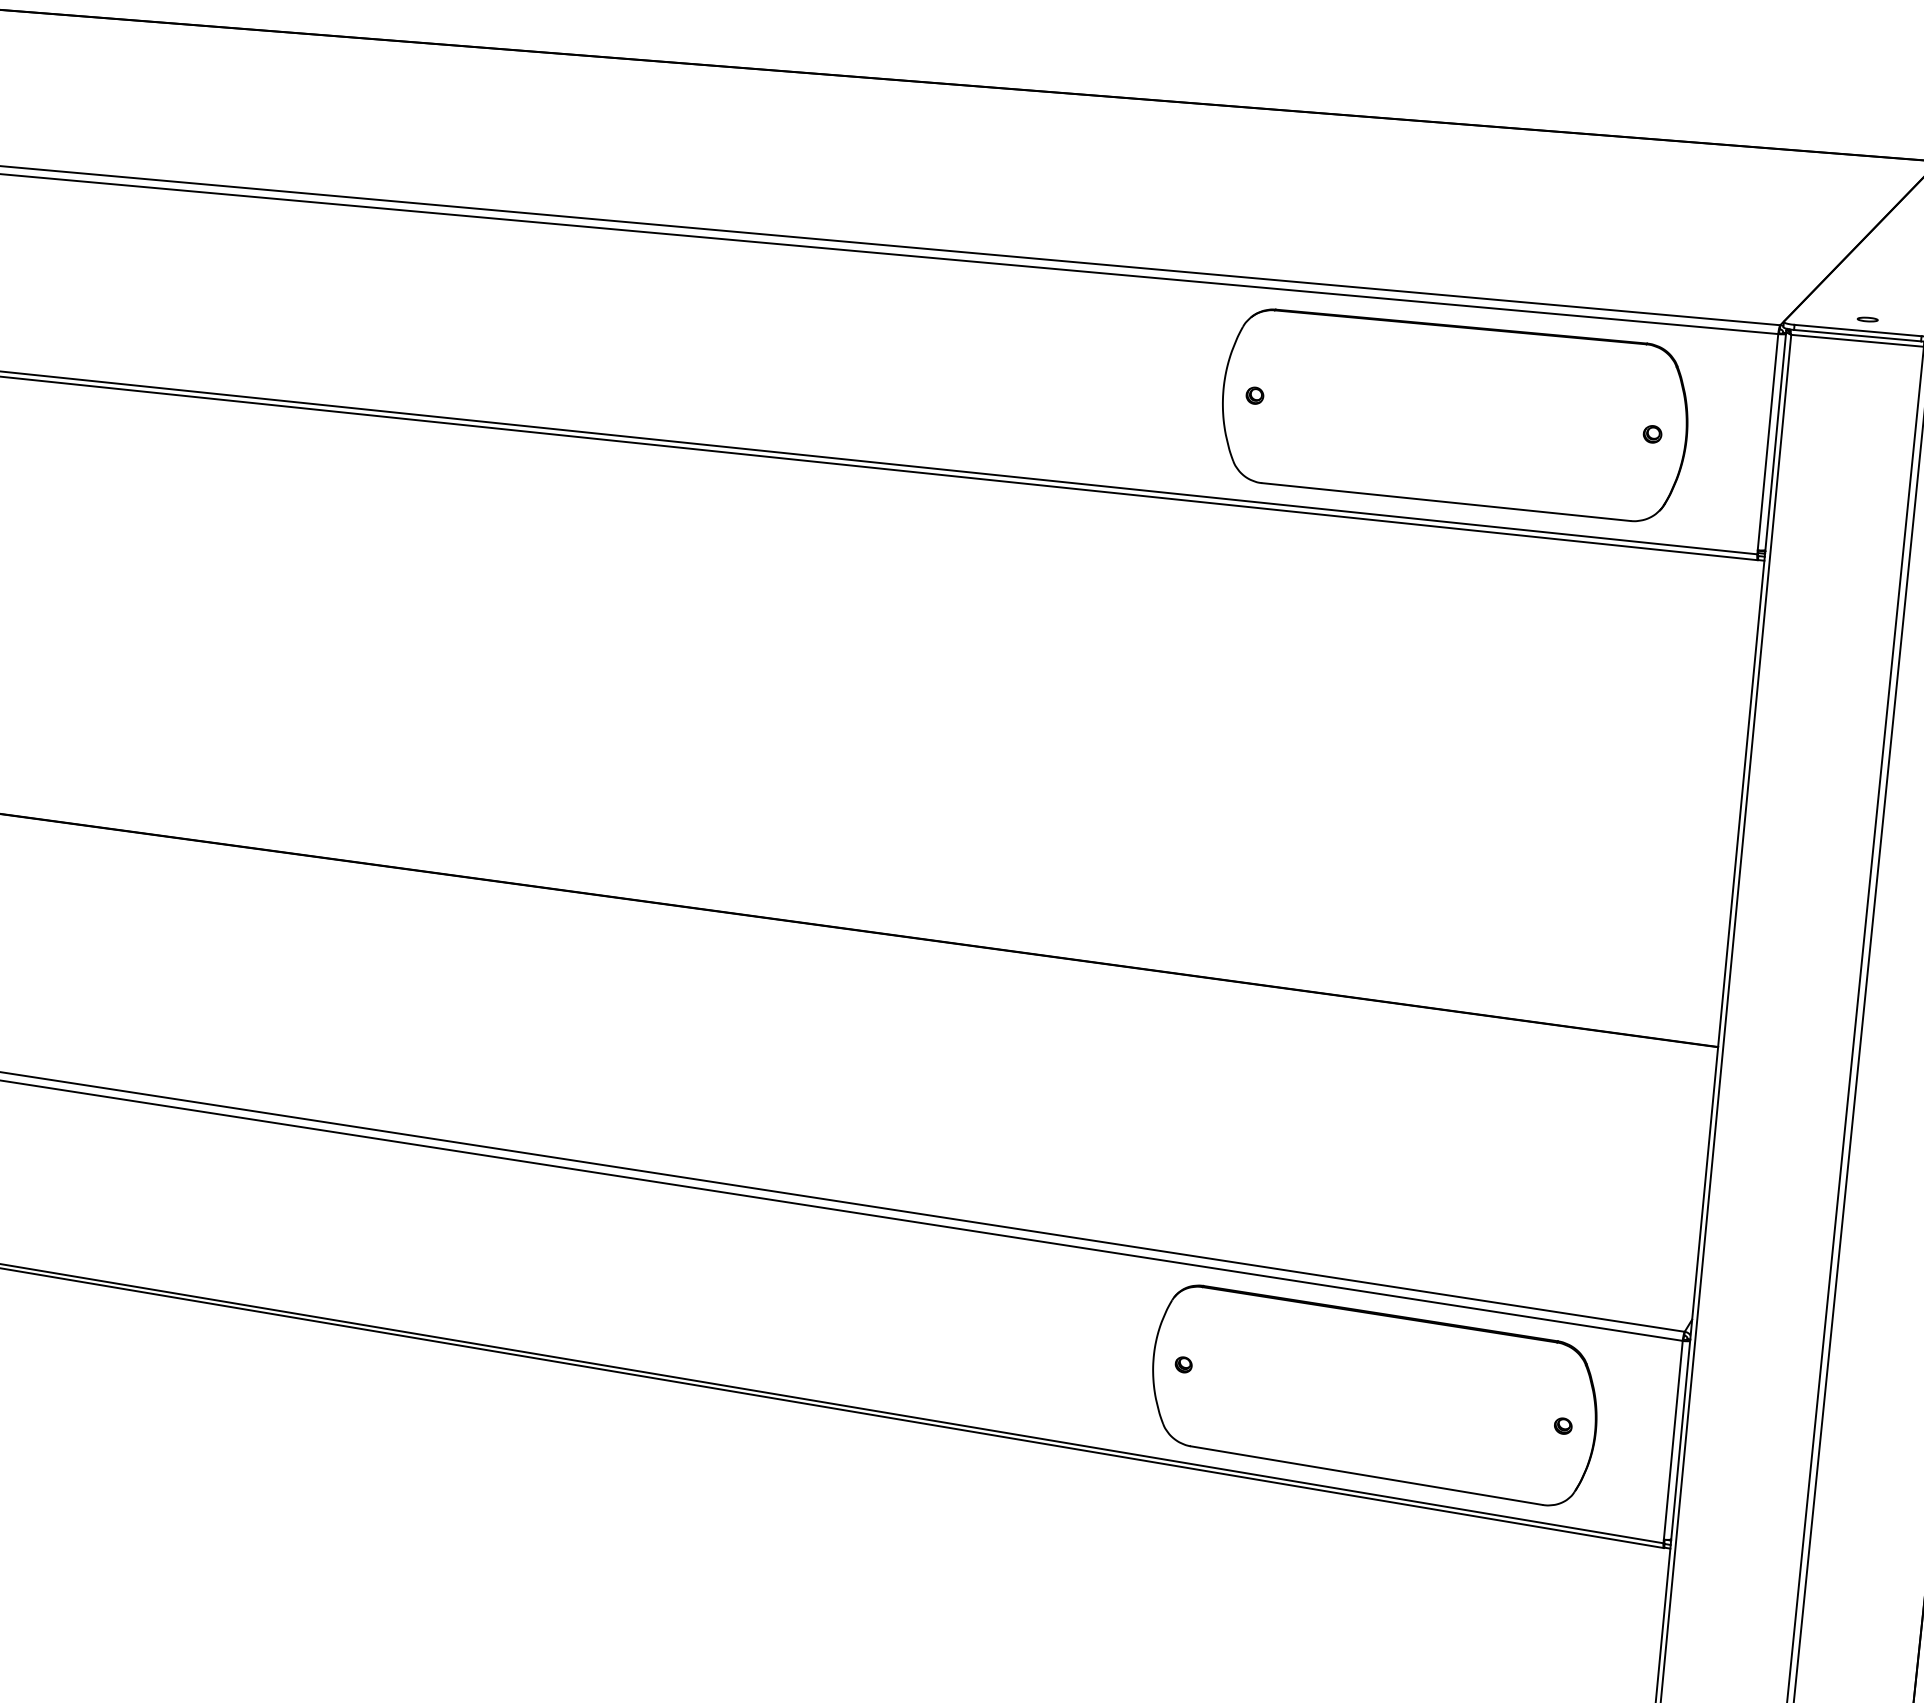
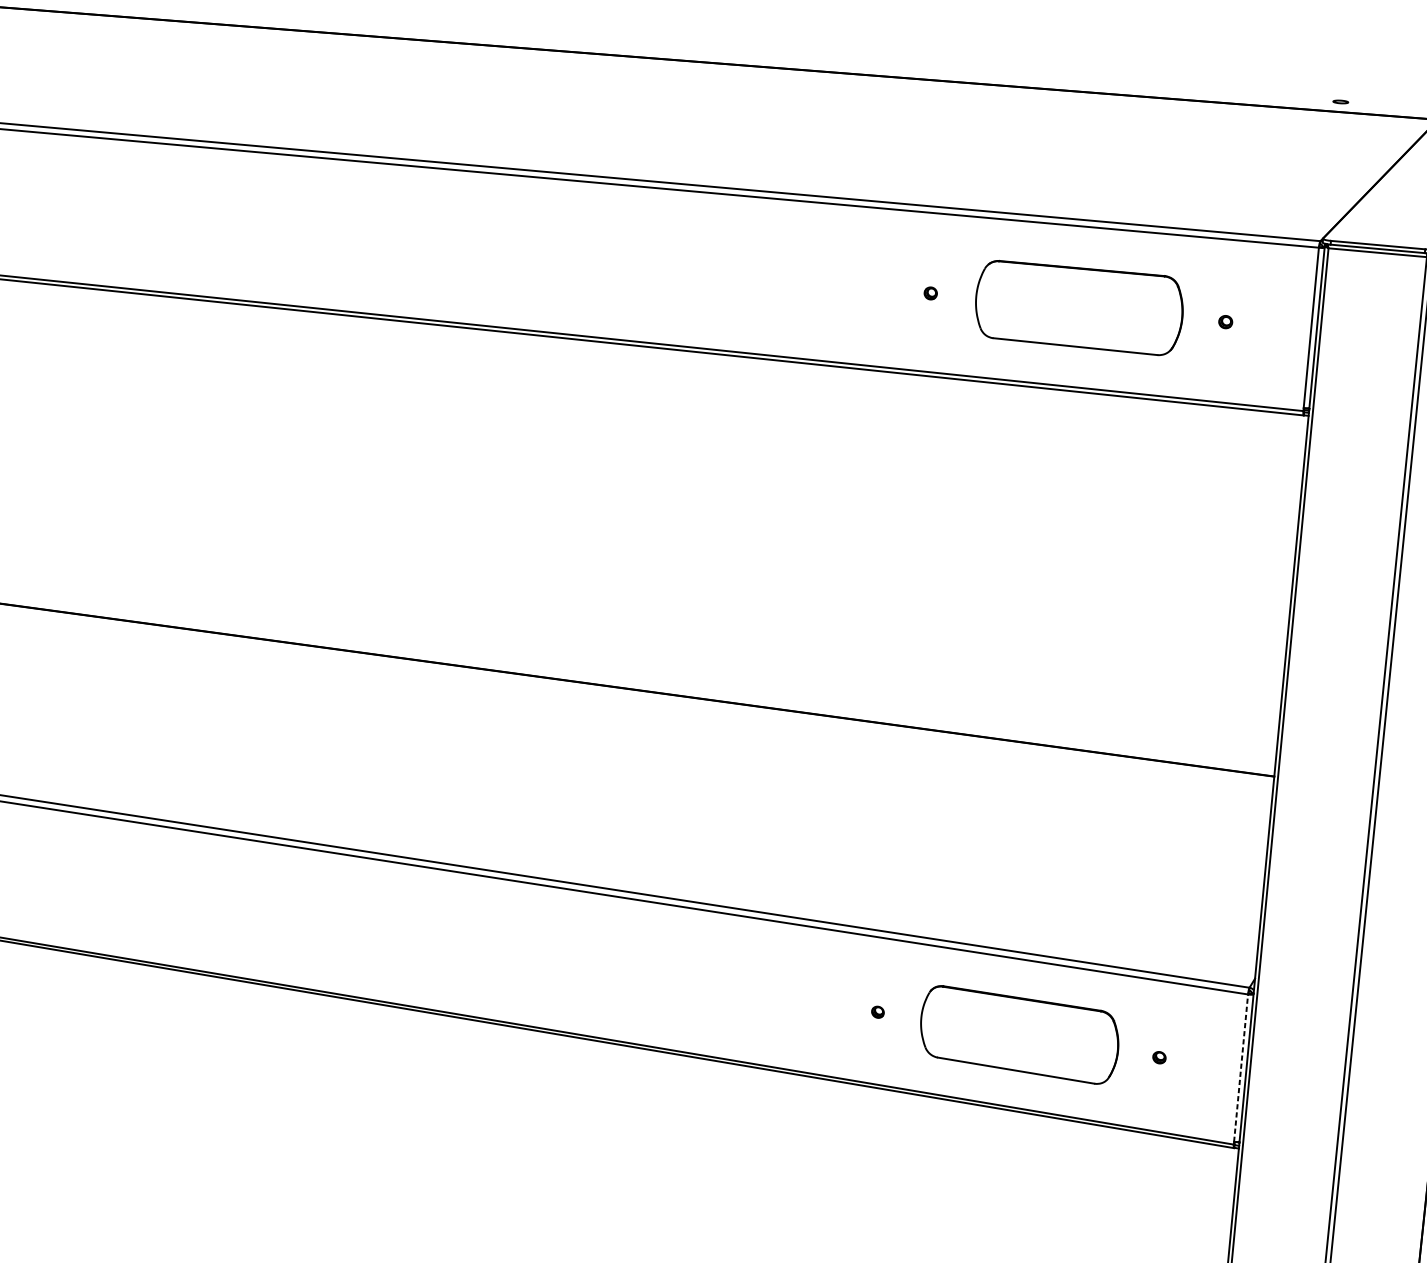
part: (1867, 319) -> (1340, 101), moved
part: (1455, 415) -> (1079, 308), size x0.6
part: (1374, 1395) -> (1019, 1034), size x0.6
line: (1673, 1440) -> (1241, 1068), solid -> dashed

